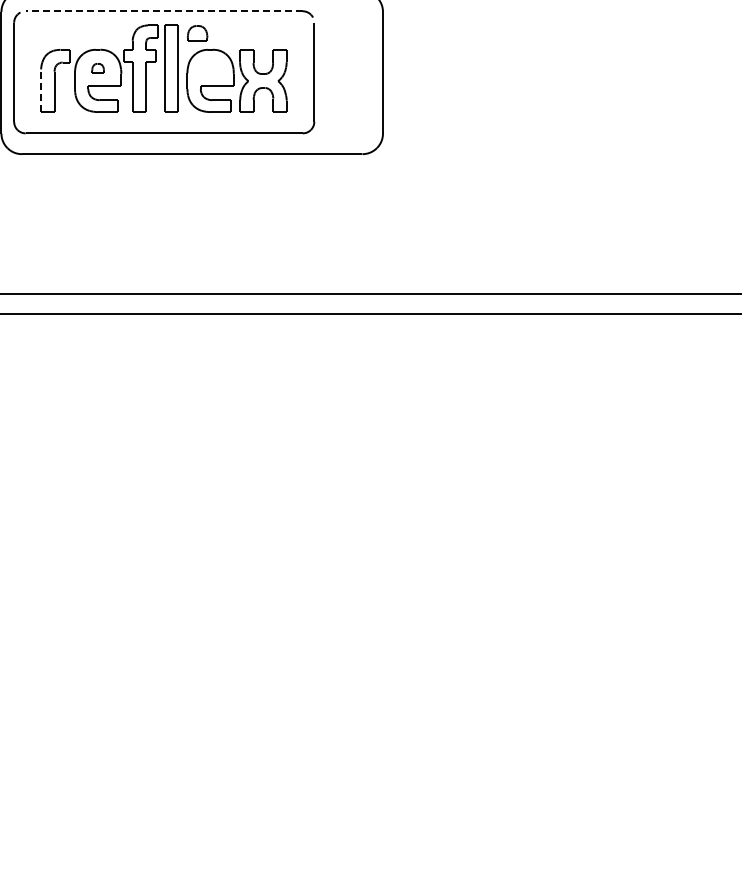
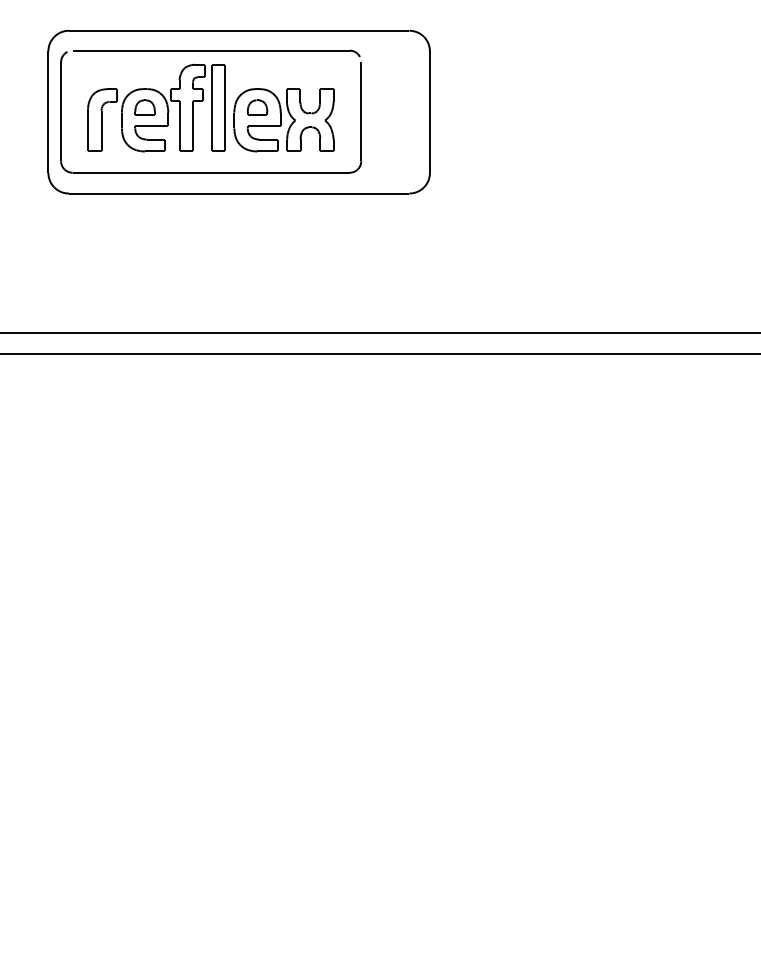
line: (164, 11) -> (211, 50), dashed -> solid
part: (197, 33) -> (257, 107), moved
part: (97, 68) -> (144, 107), size x1.67
line: (41, 90) -> (88, 129), dashed -> solid

